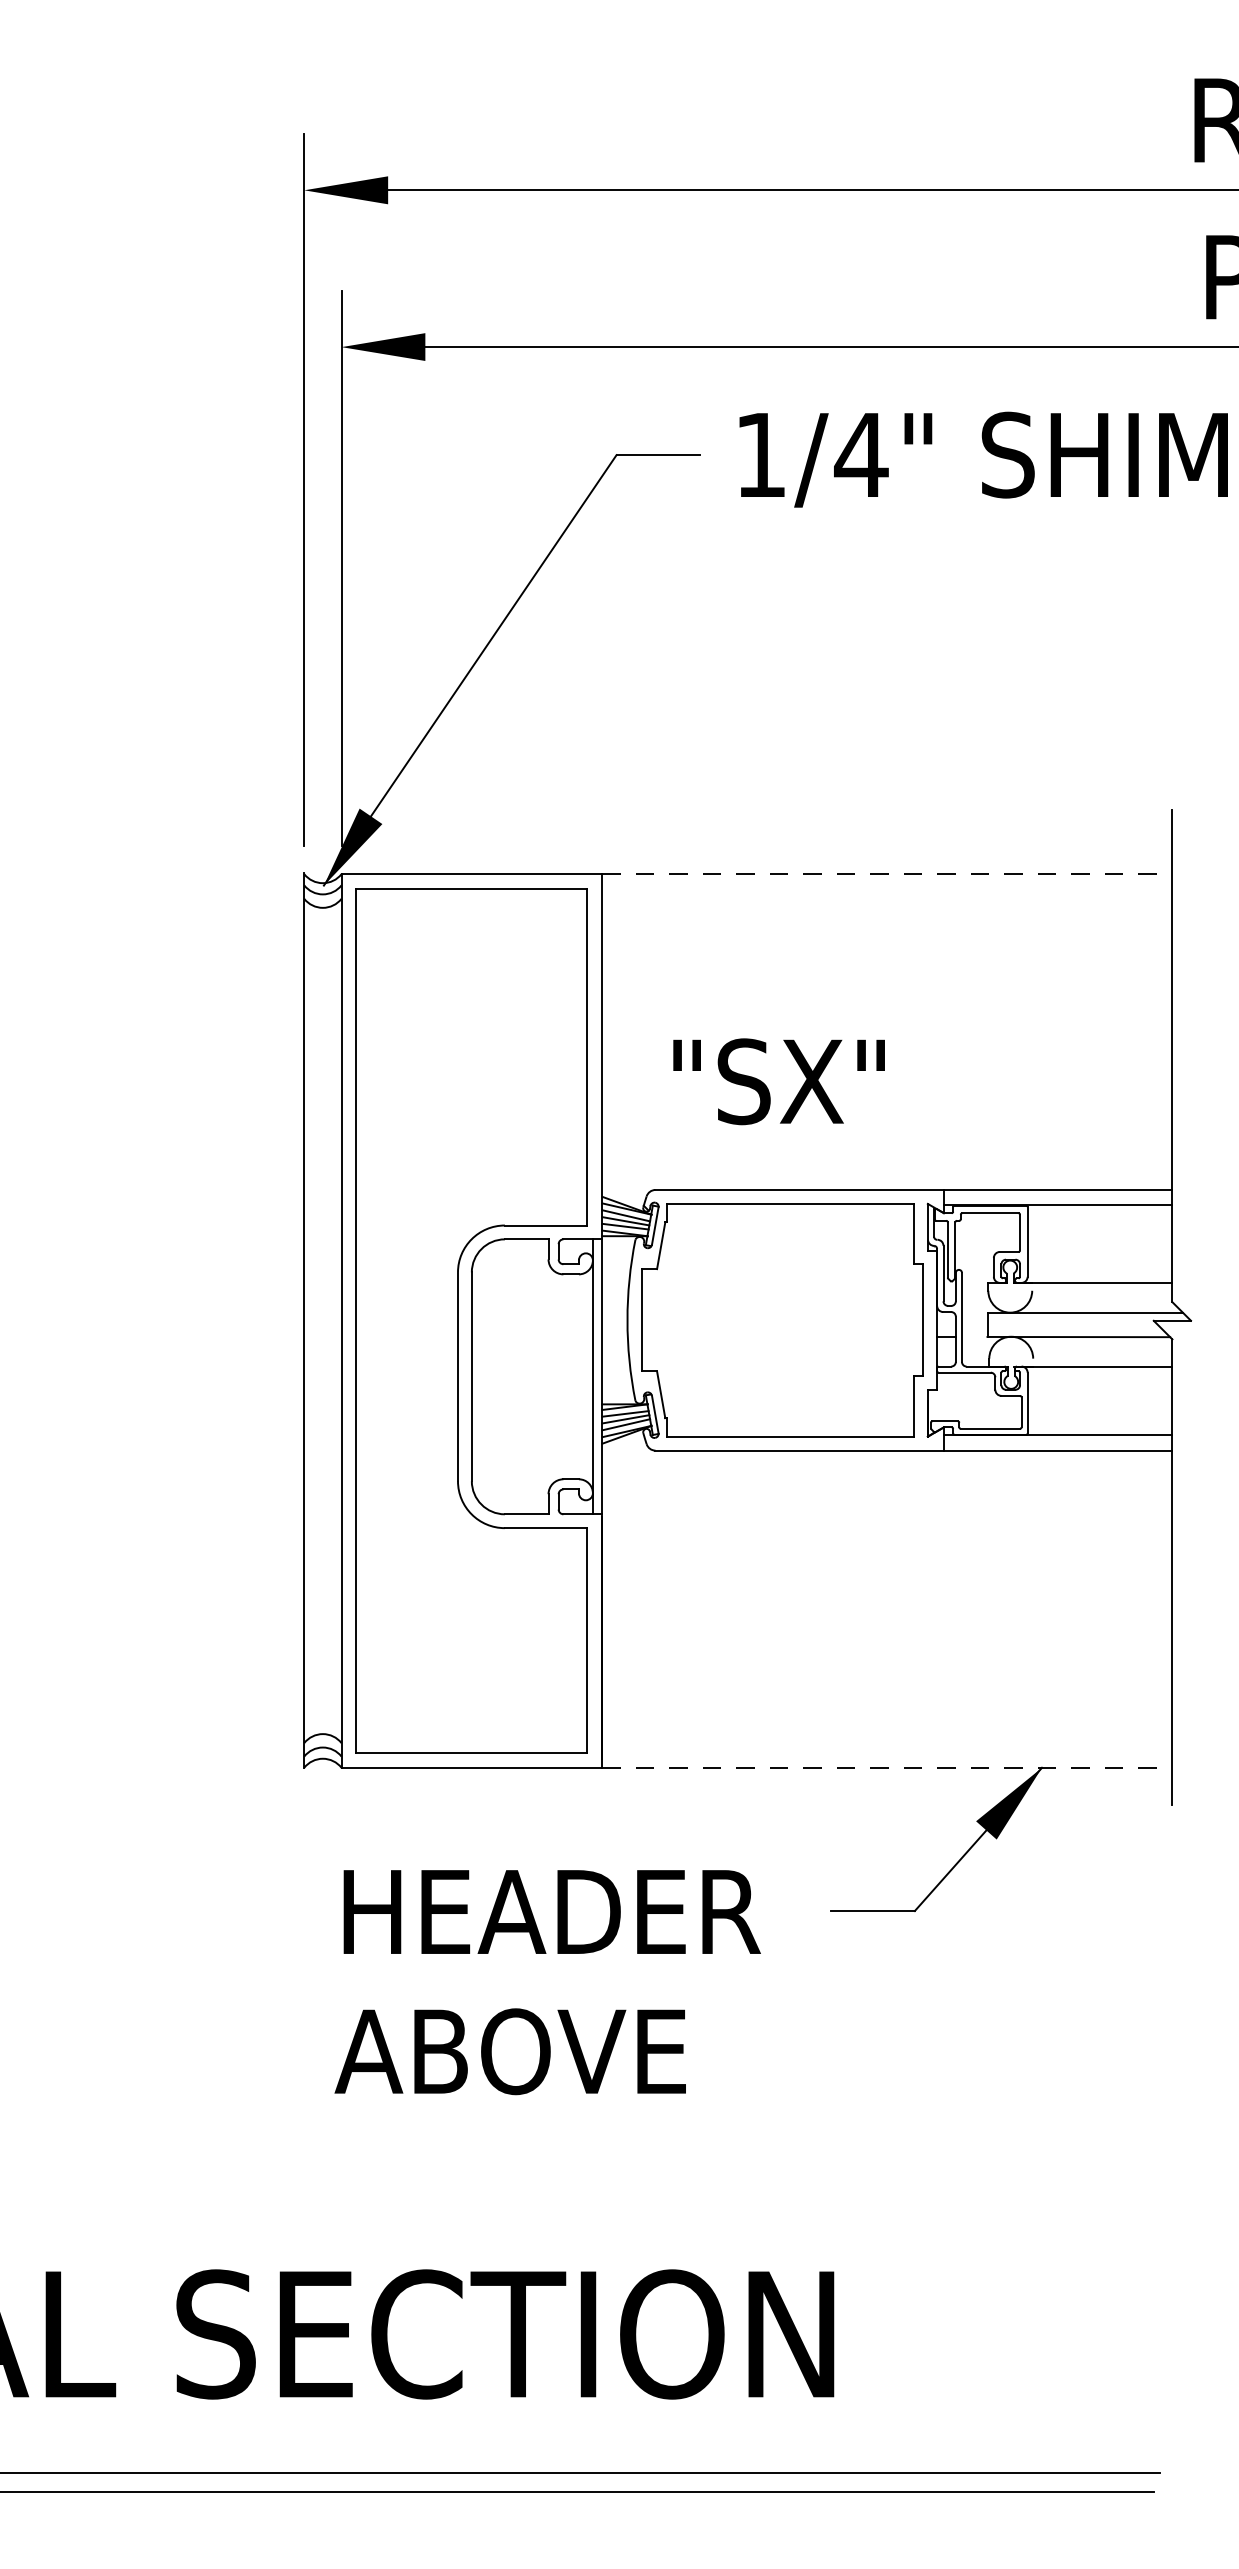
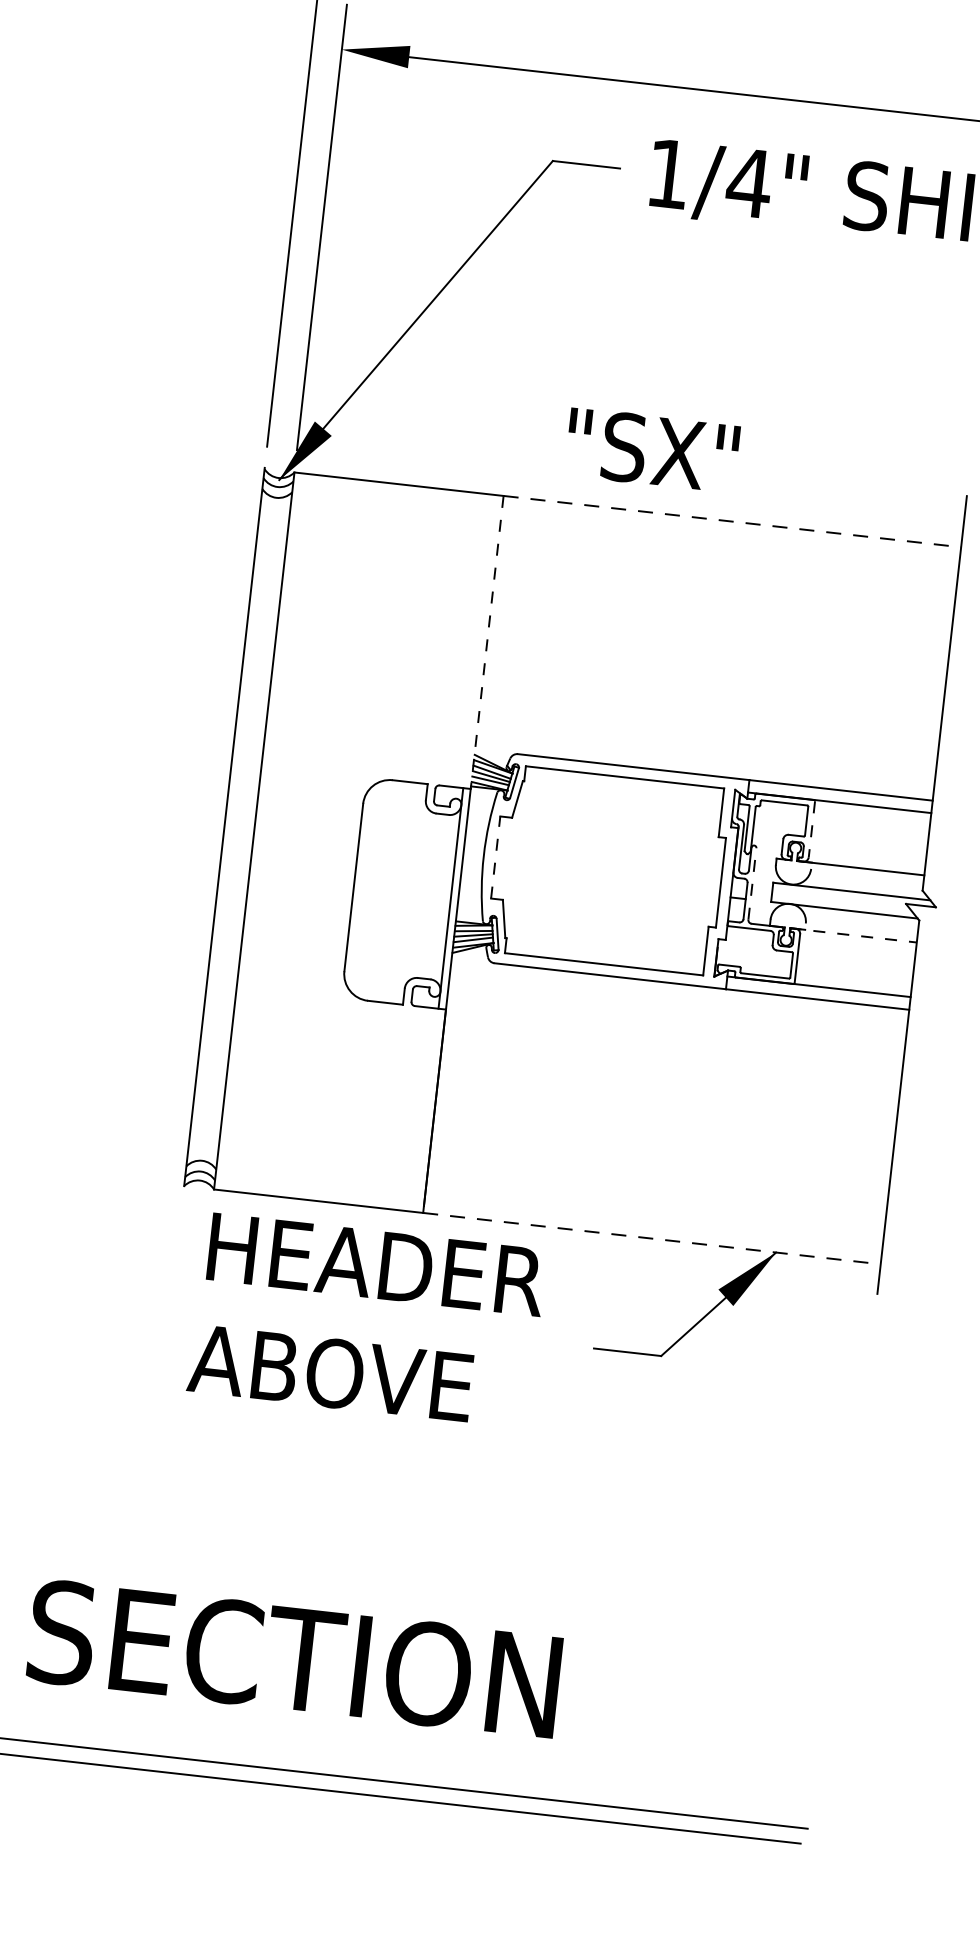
line: (602, 1056) -> (487, 642), solid -> dashed
text: (778, 1081) -> (651, 450), moved
line: (1027, 1241) -> (811, 828), solid -> dashed
line: (961, 1317) -> (752, 883), solid -> dashed
line: (642, 1319) -> (495, 856), solid -> dashed
part: (458, 1320) -> (348, 841), removed
line: (1093, 1366) -> (853, 935), solid -> dashed
text: (547, 1982) -> (366, 1320), moved

